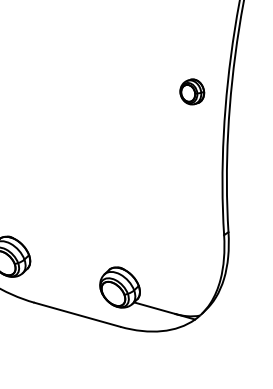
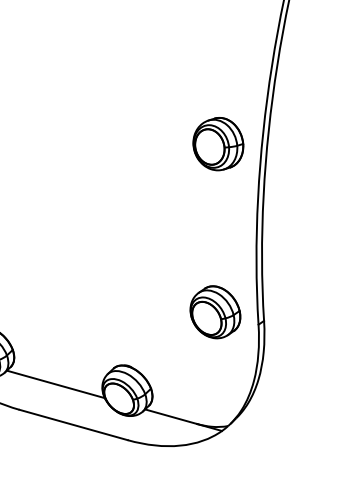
part: (192, 92) -> (218, 144), size x1.67
part: (189, 225) -> (215, 312), added
line: (62, 282) -> (55, 384), added

